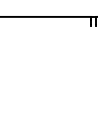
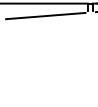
line: (49, 29) -> (45, 16), added

